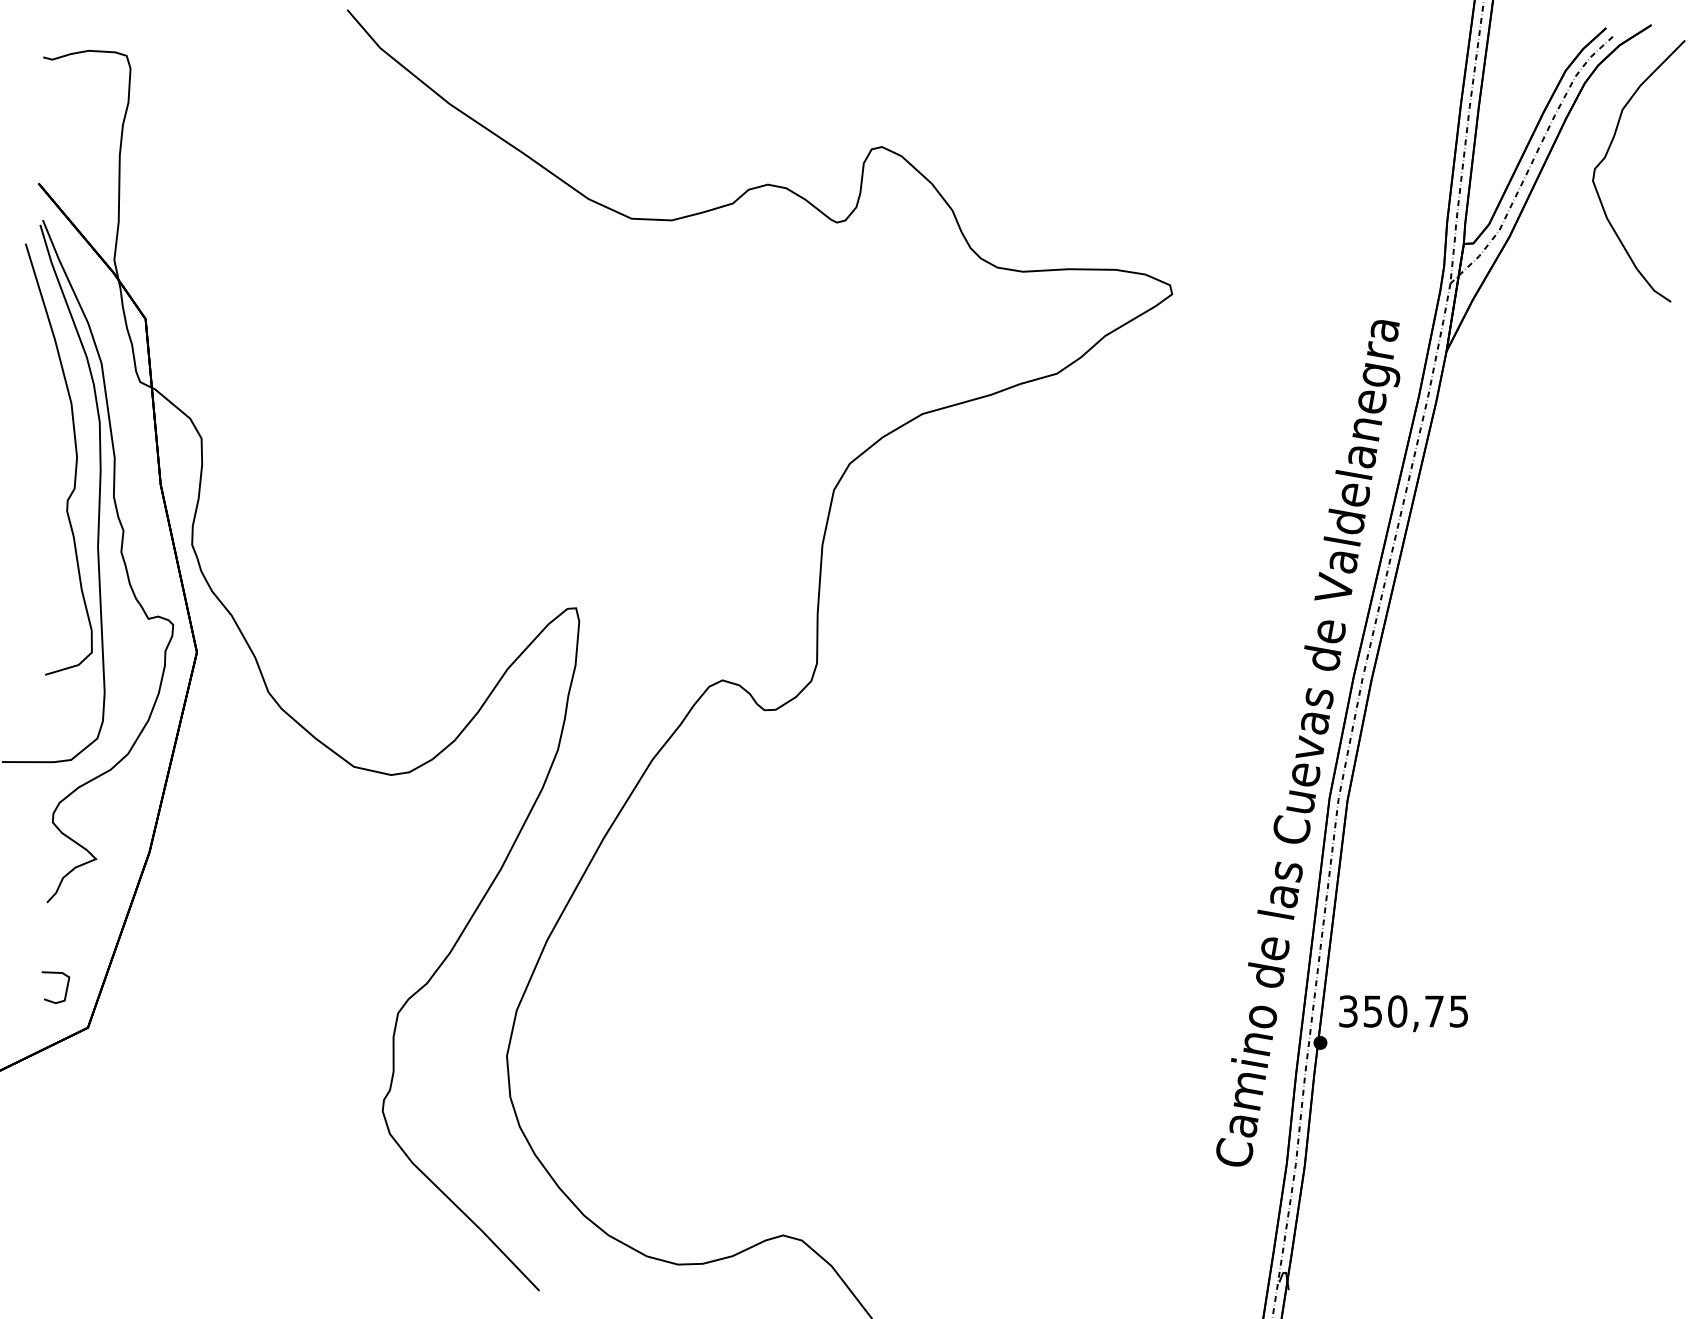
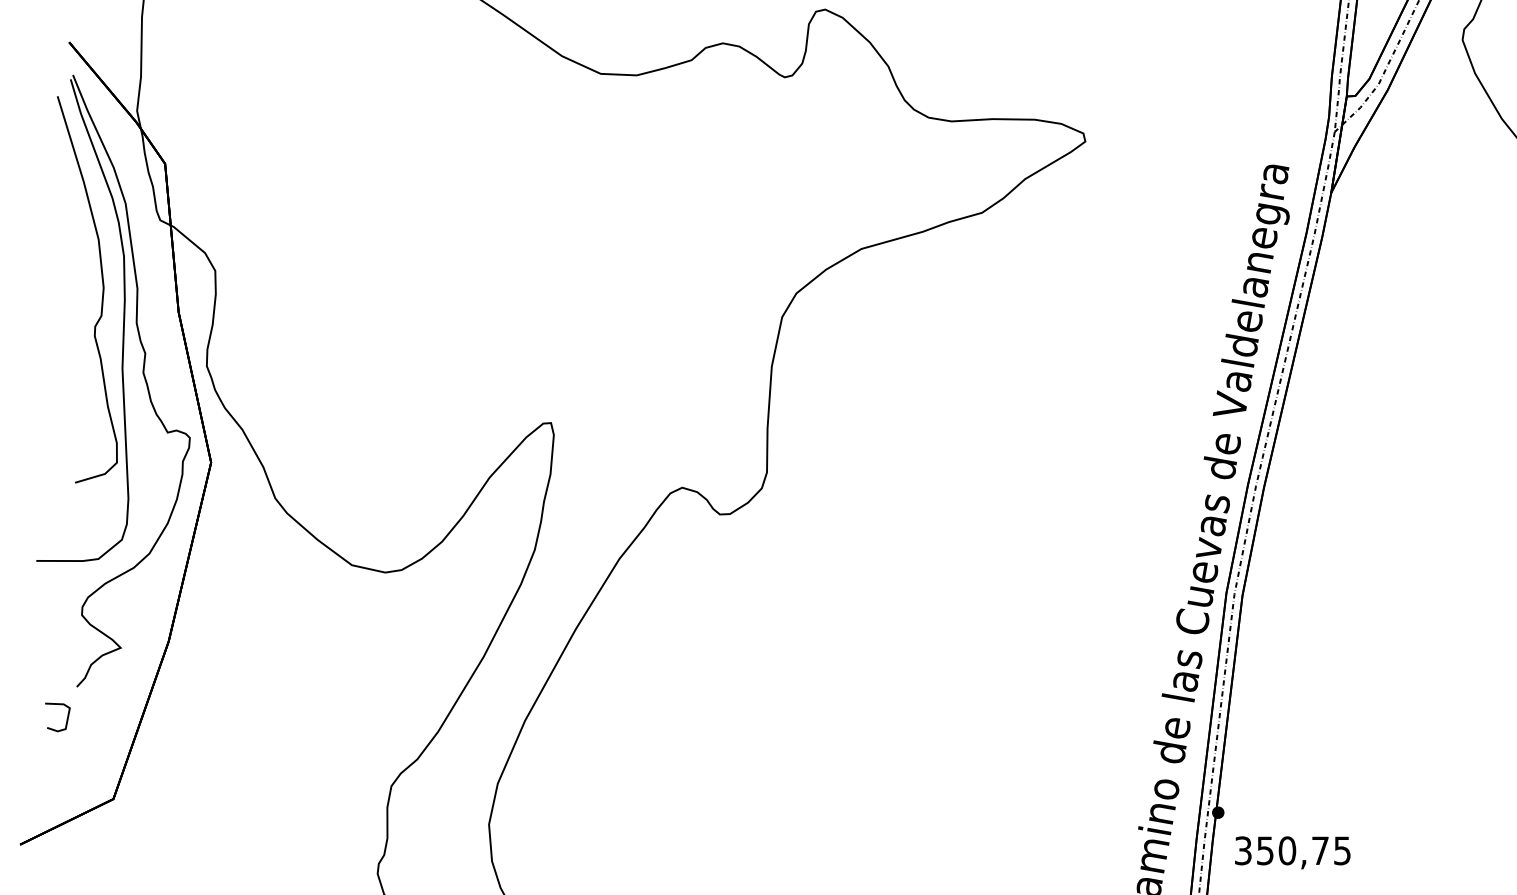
curve: (65, 990) -> (66, 719), moved
text: (1403, 1013) -> (1292, 852), moved

